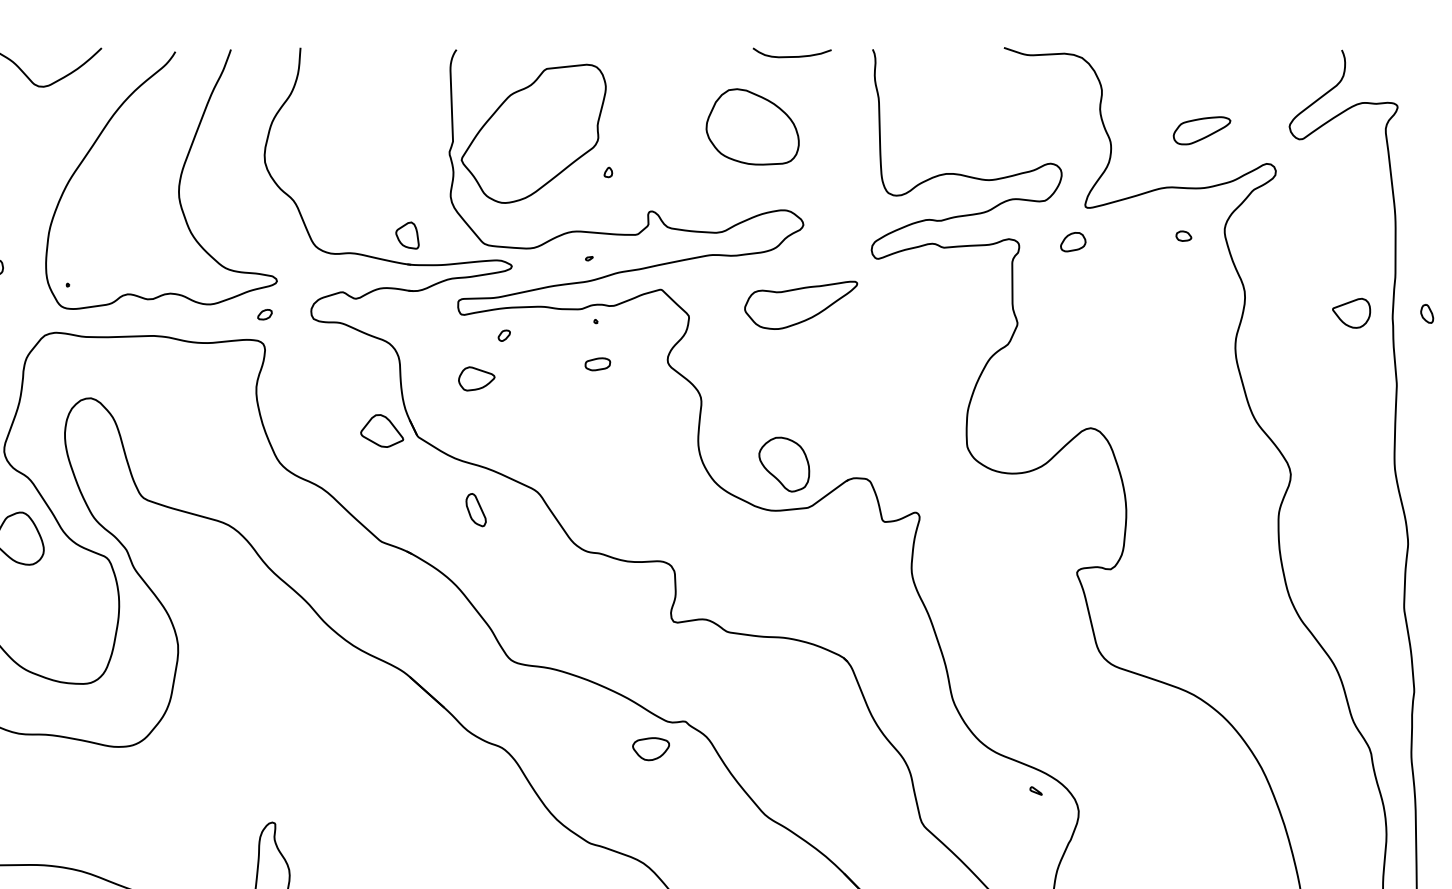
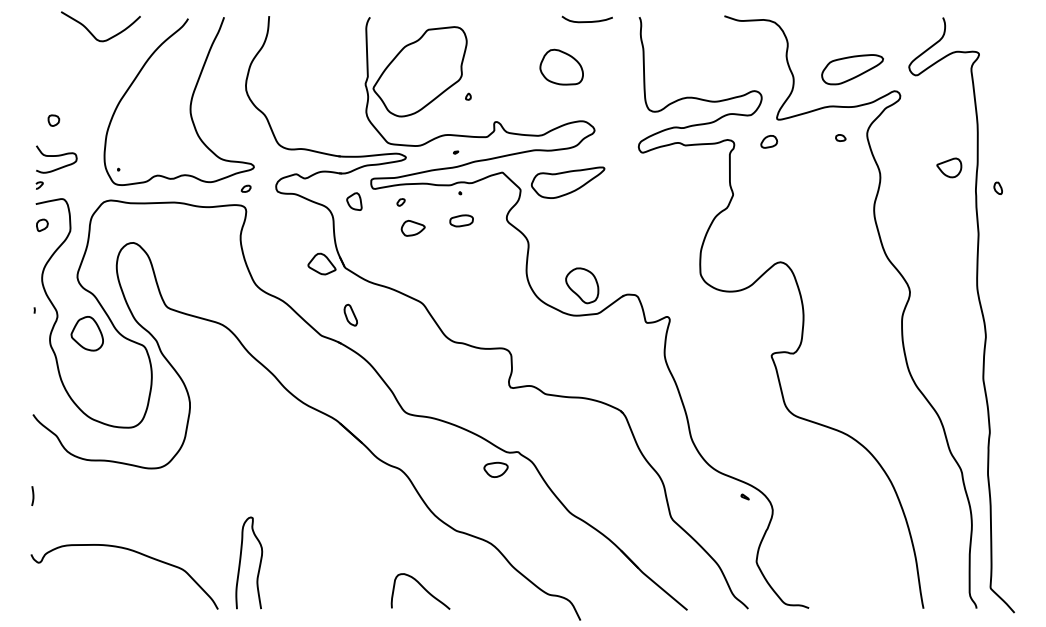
part: (752, 125) -> (561, 66), size x0.71
part: (1201, 130) -> (852, 69), size x1.67
part: (407, 235) -> (354, 201), moved
part: (801, 304) -> (568, 182), moved
part: (1351, 312) -> (949, 167), moved
part: (597, 363) -> (461, 220), size x1.43
part: (475, 377) -> (412, 227), moved
part: (475, 508) -> (350, 314), moved

